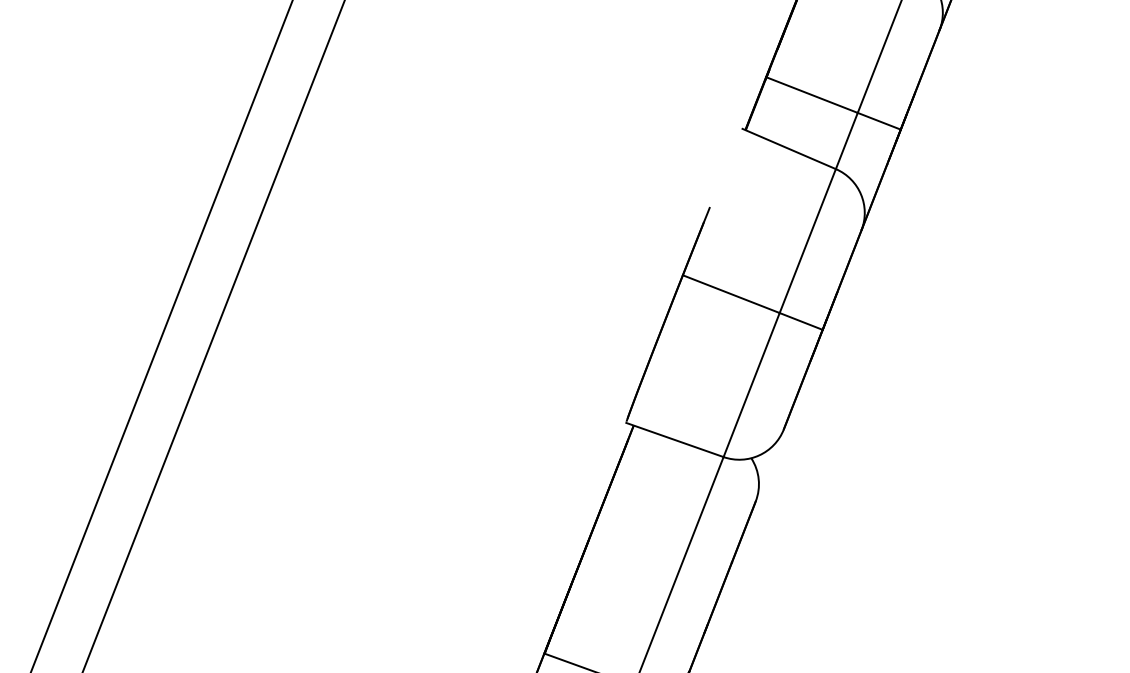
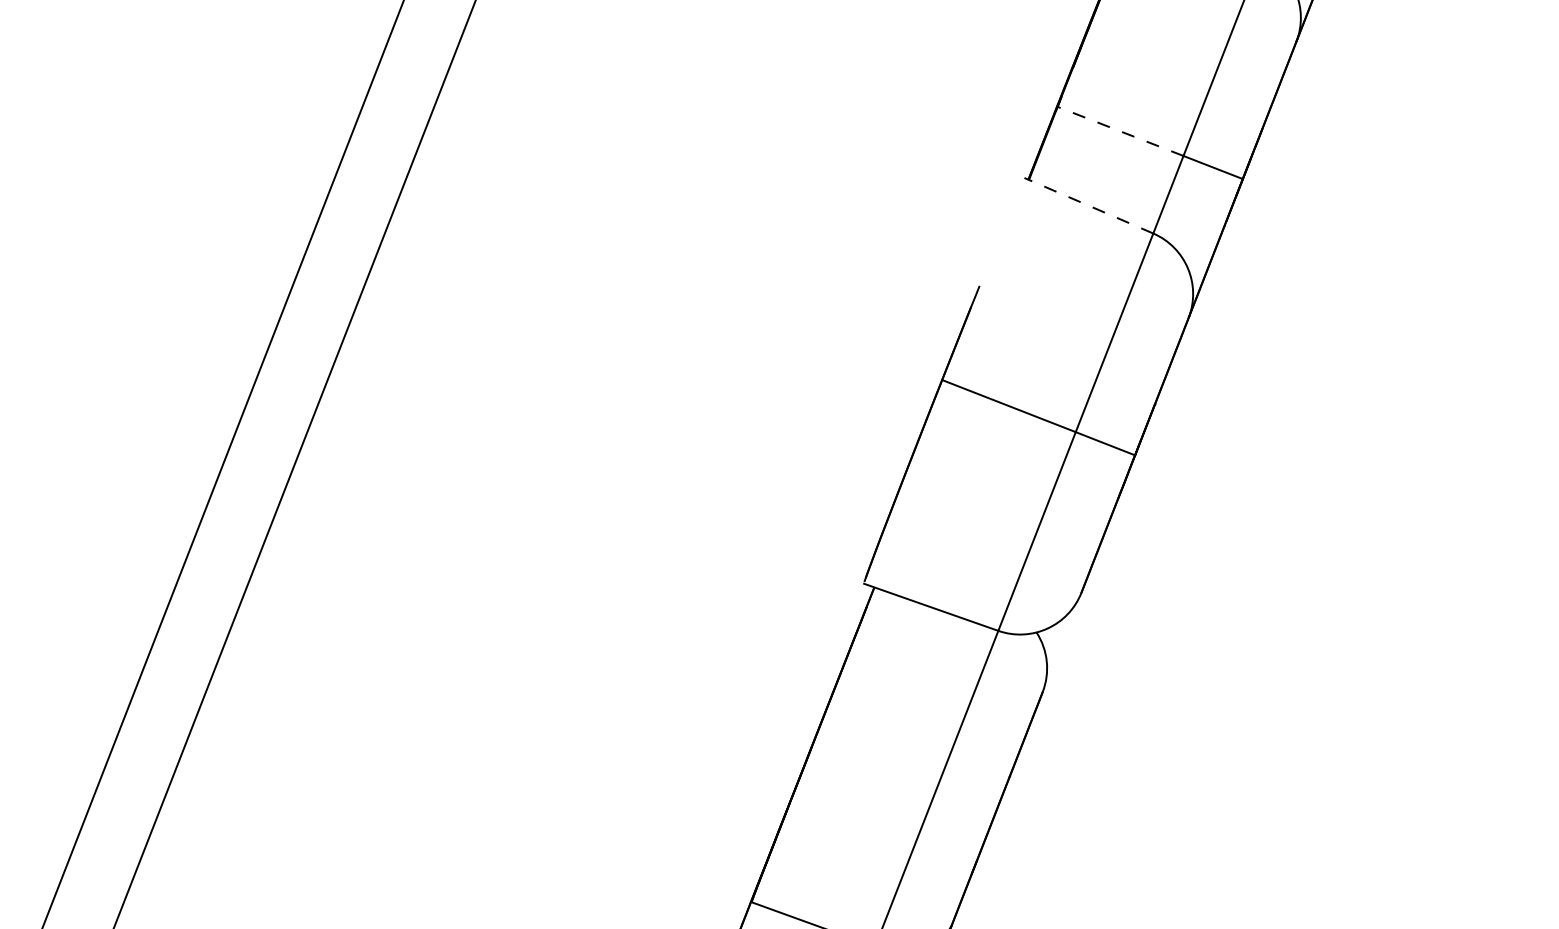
line: (812, 95) -> (1120, 131), solid -> dashed
line: (788, 148) -> (1088, 205), solid -> dashed

